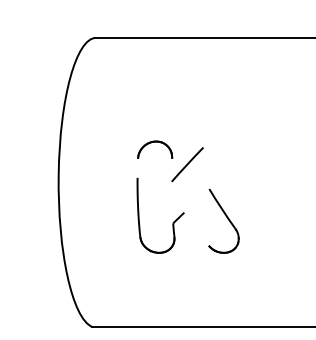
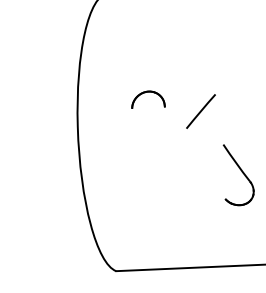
part: (155, 142) -> (148, 92), moved
part: (223, 220) -> (238, 174), moved
part: (172, 222) -> (188, 167), removed

